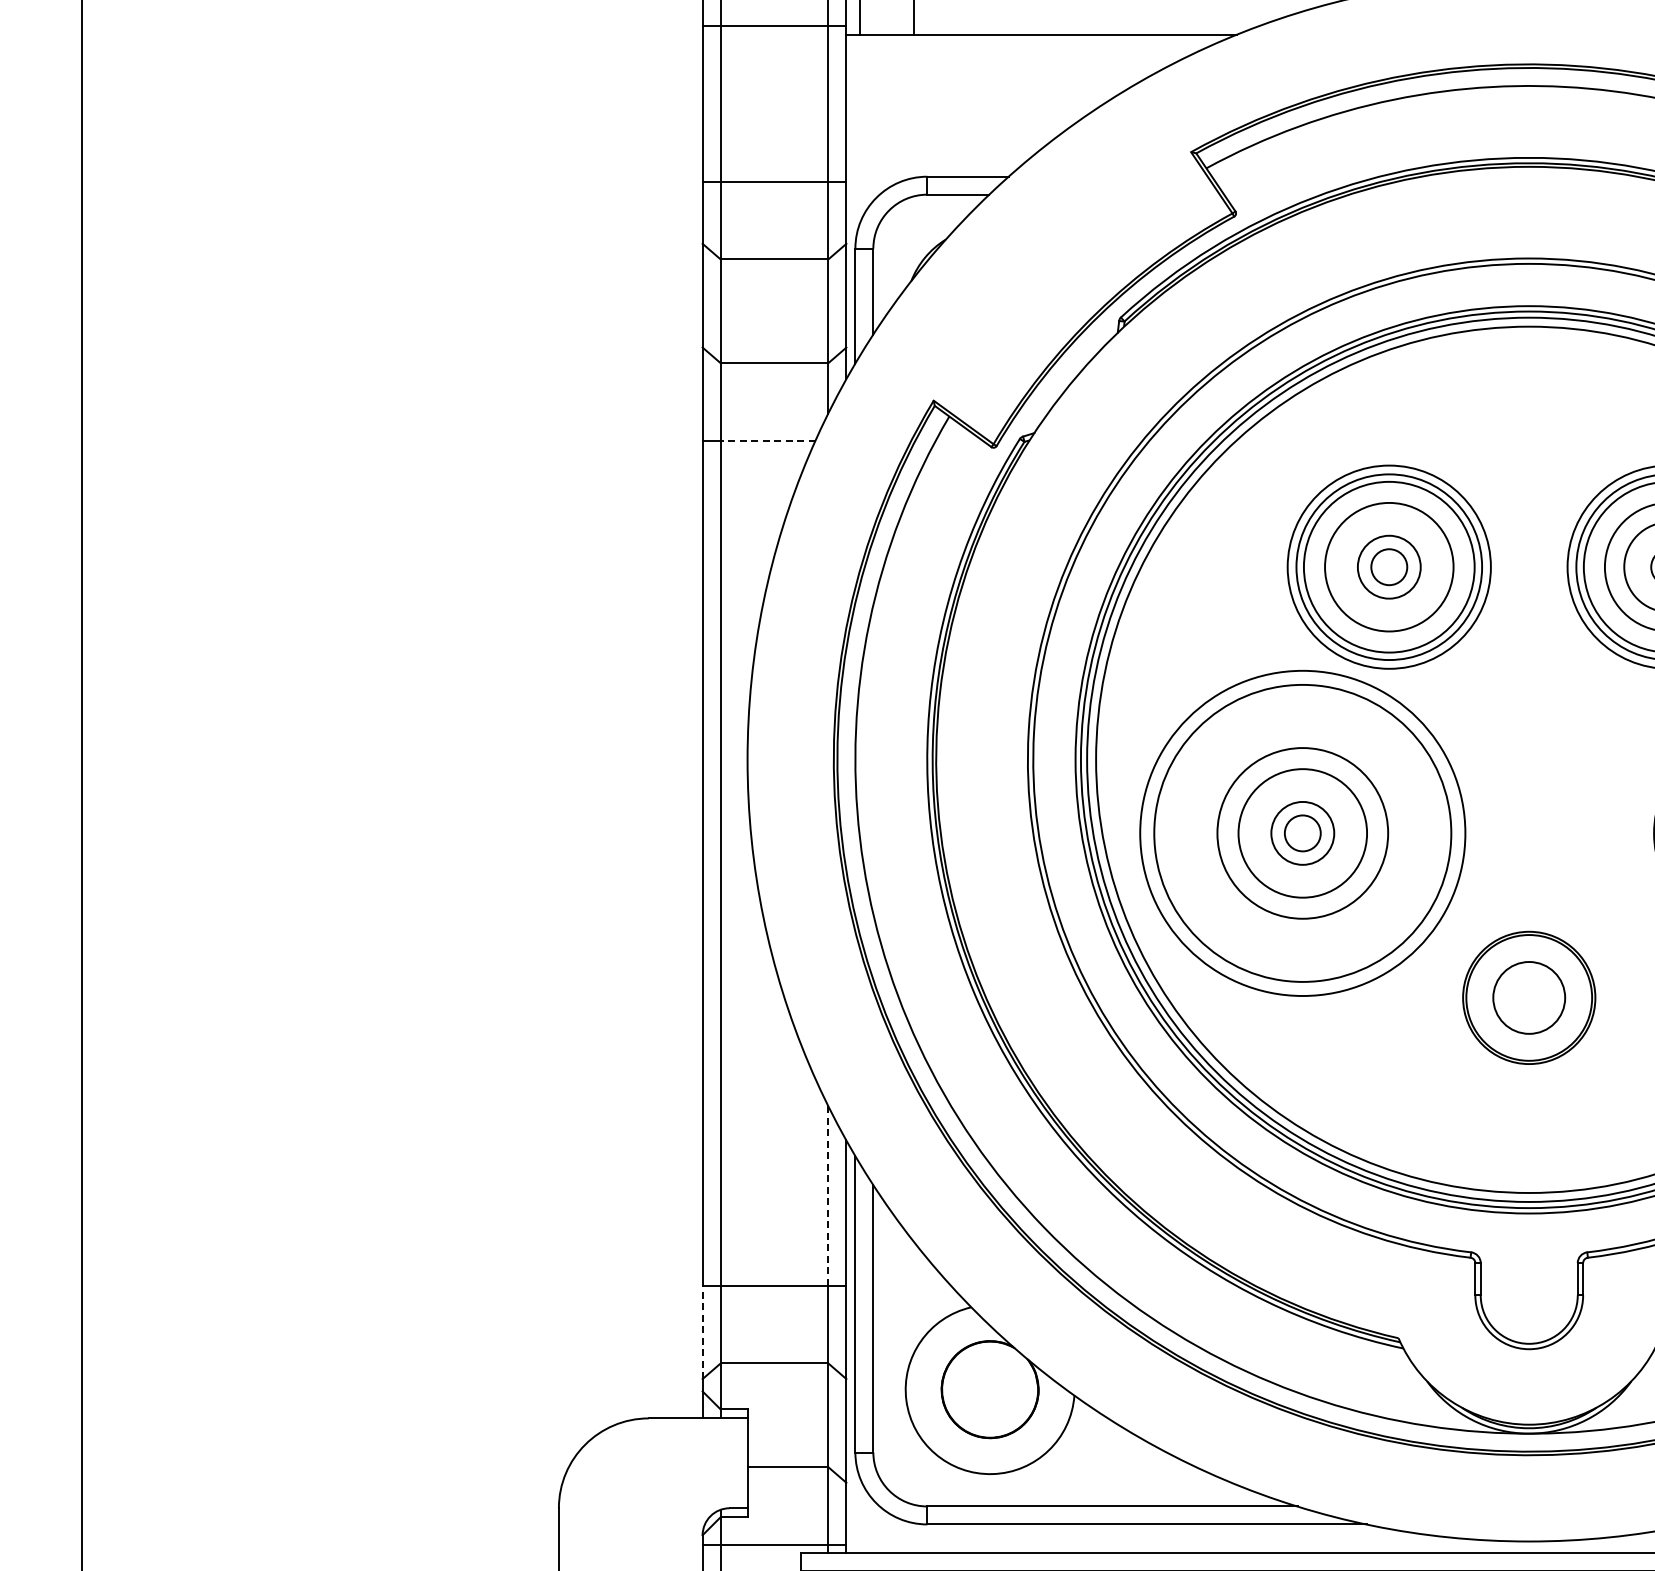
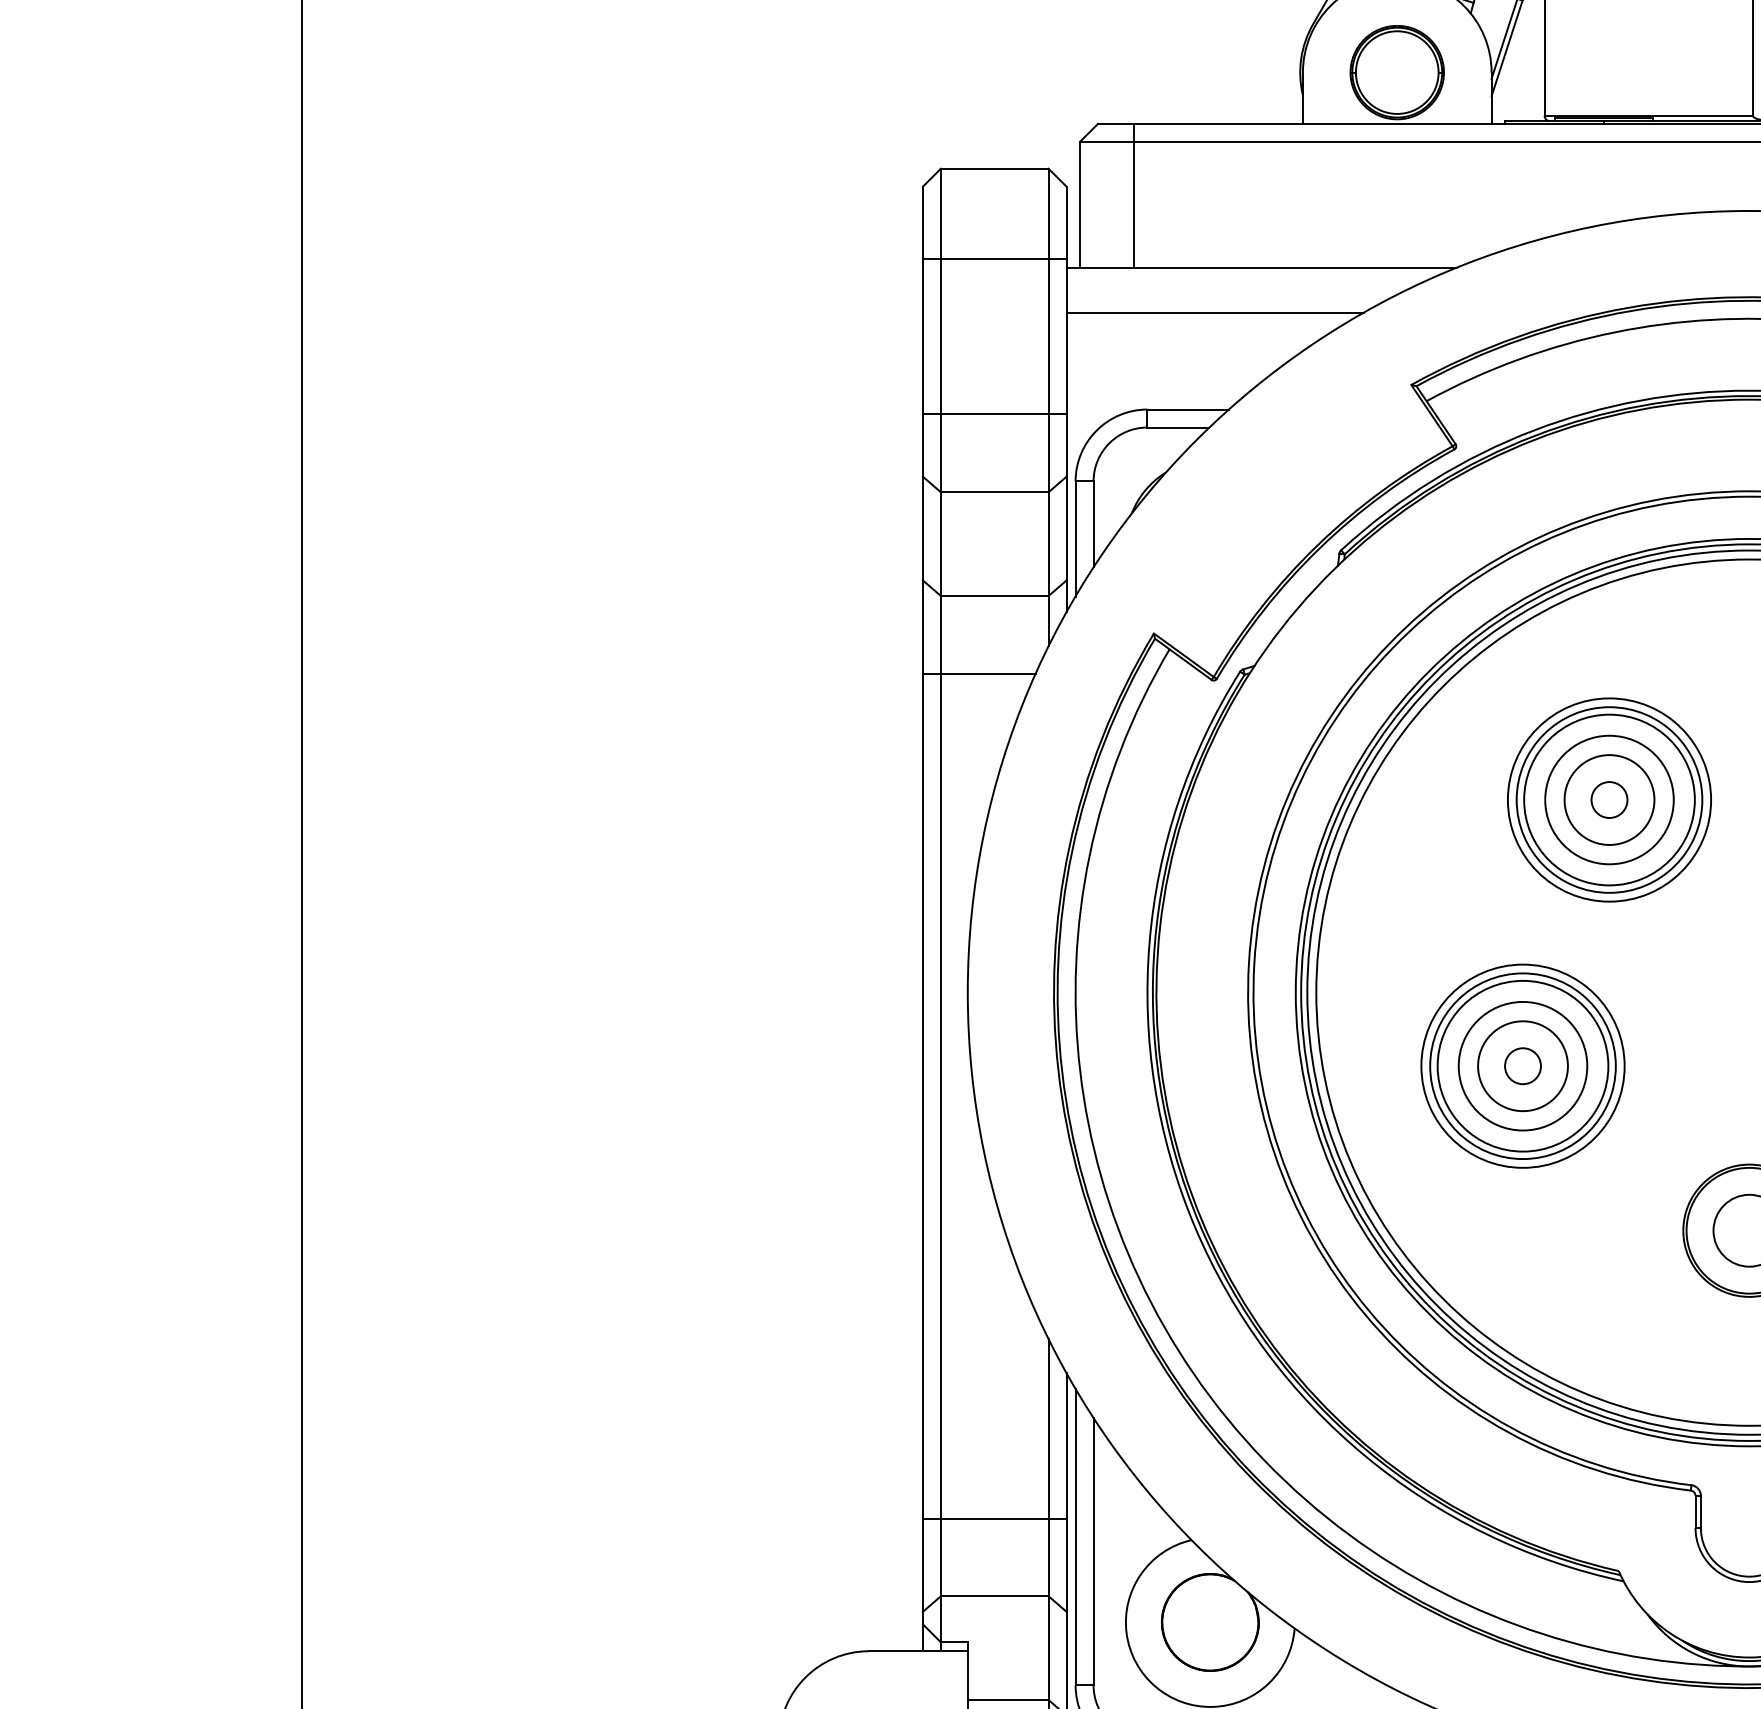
line: (995, 79) -> (1215, 312), added
line: (767, 440) -> (987, 673), dashed -> solid
circle: (1389, 566) -> (1609, 799), size x1.43
circle: (1302, 832) -> (1522, 1065), size x0.62
circle: (1302, 833) -> (1522, 1066), size x0.62
circle: (1302, 833) -> (1522, 1066), size x1.43
line: (828, 1195) -> (1048, 1428), dashed -> solid
line: (702, 1332) -> (922, 1565), dashed -> solid

